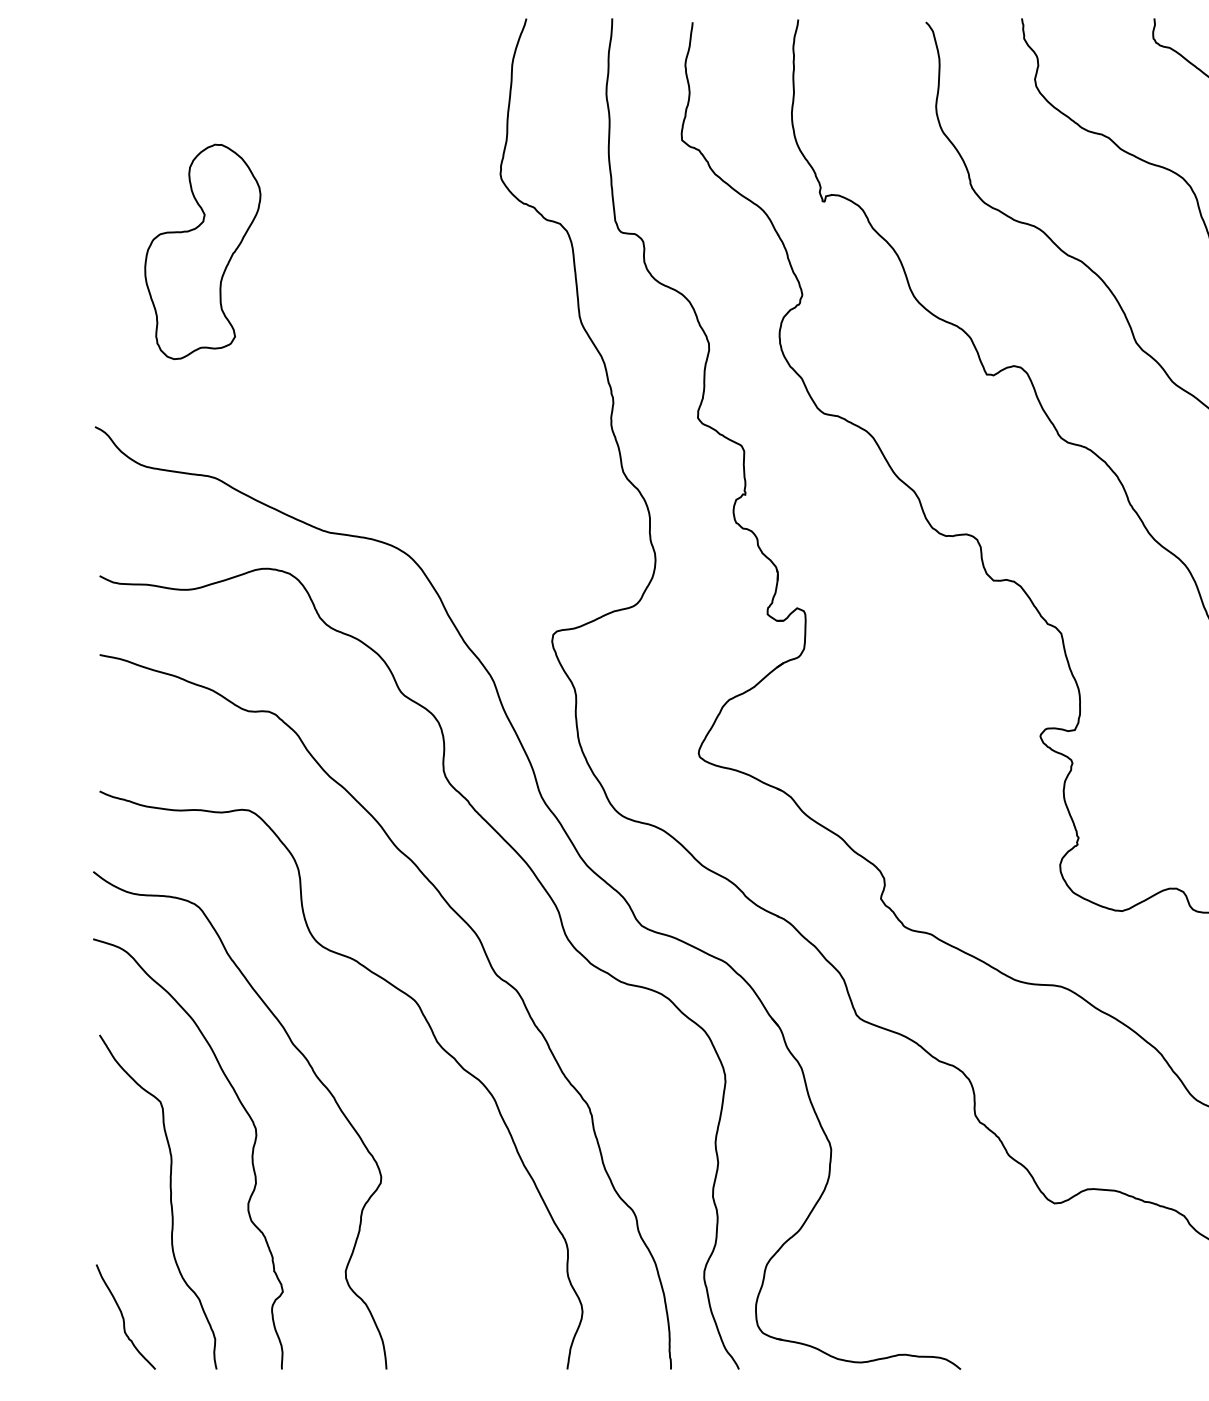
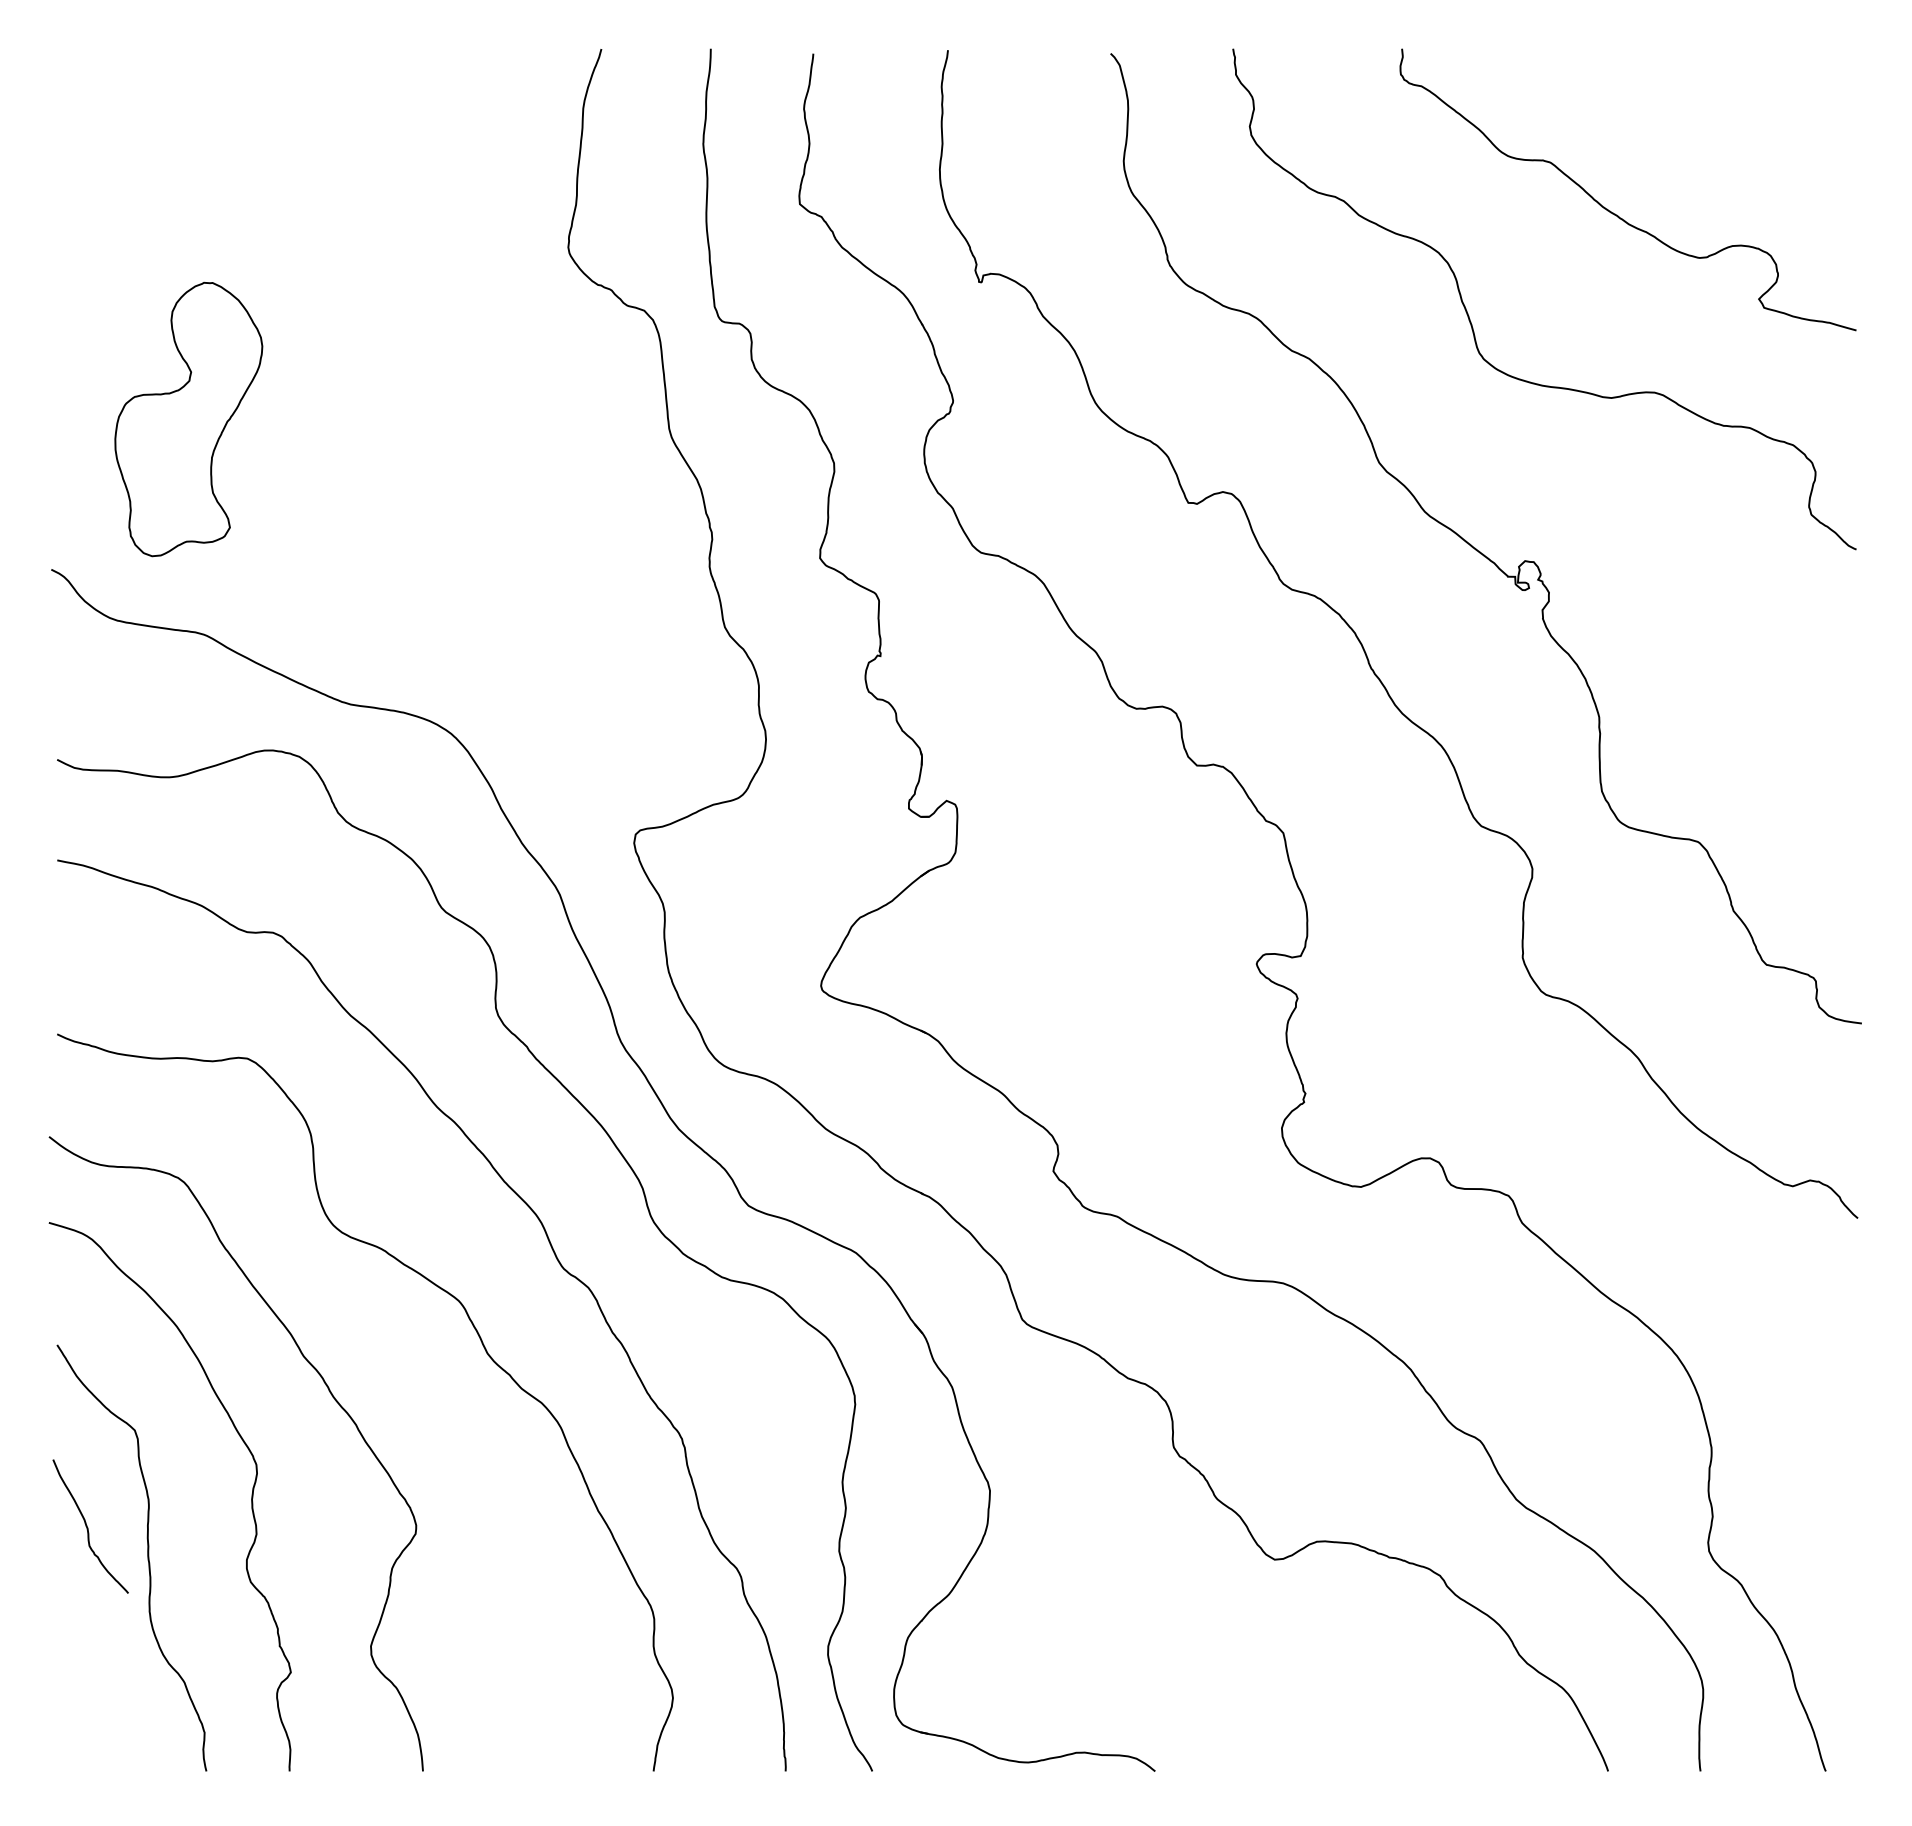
part: (202, 251) -> (188, 419), moved
curve: (124, 1317) -> (88, 1527), moved

